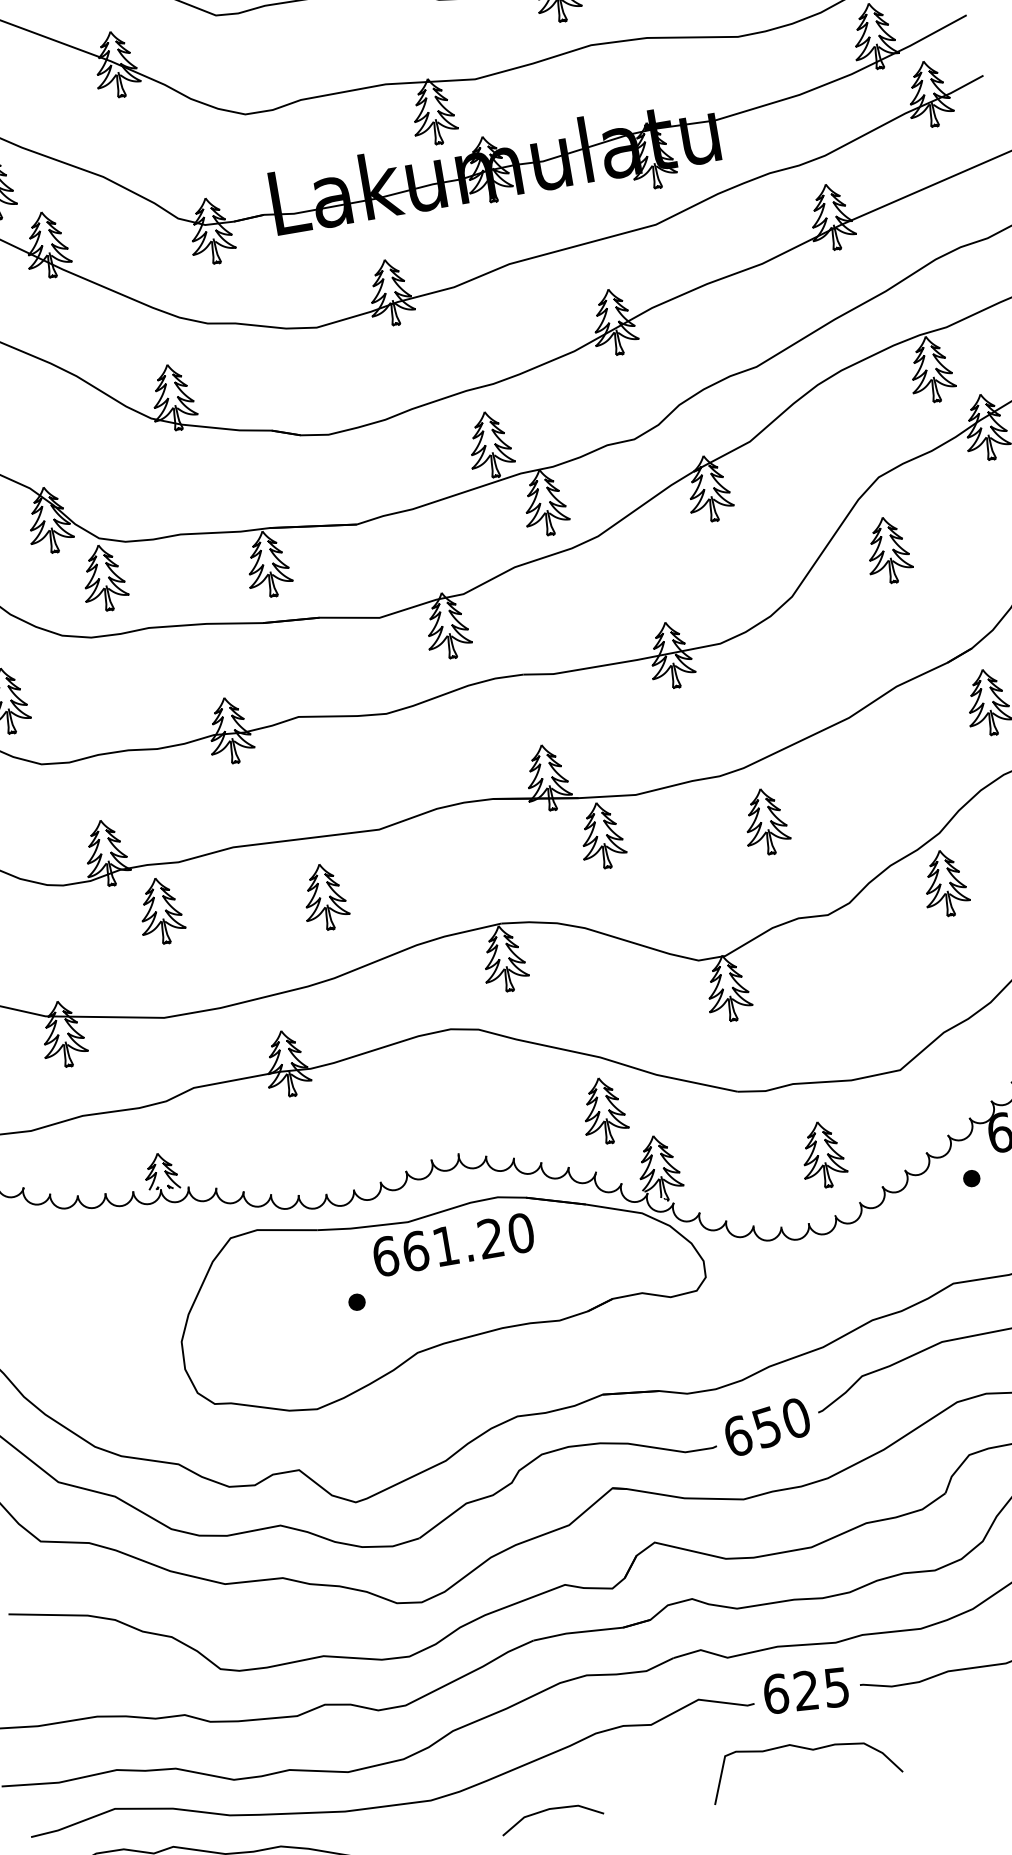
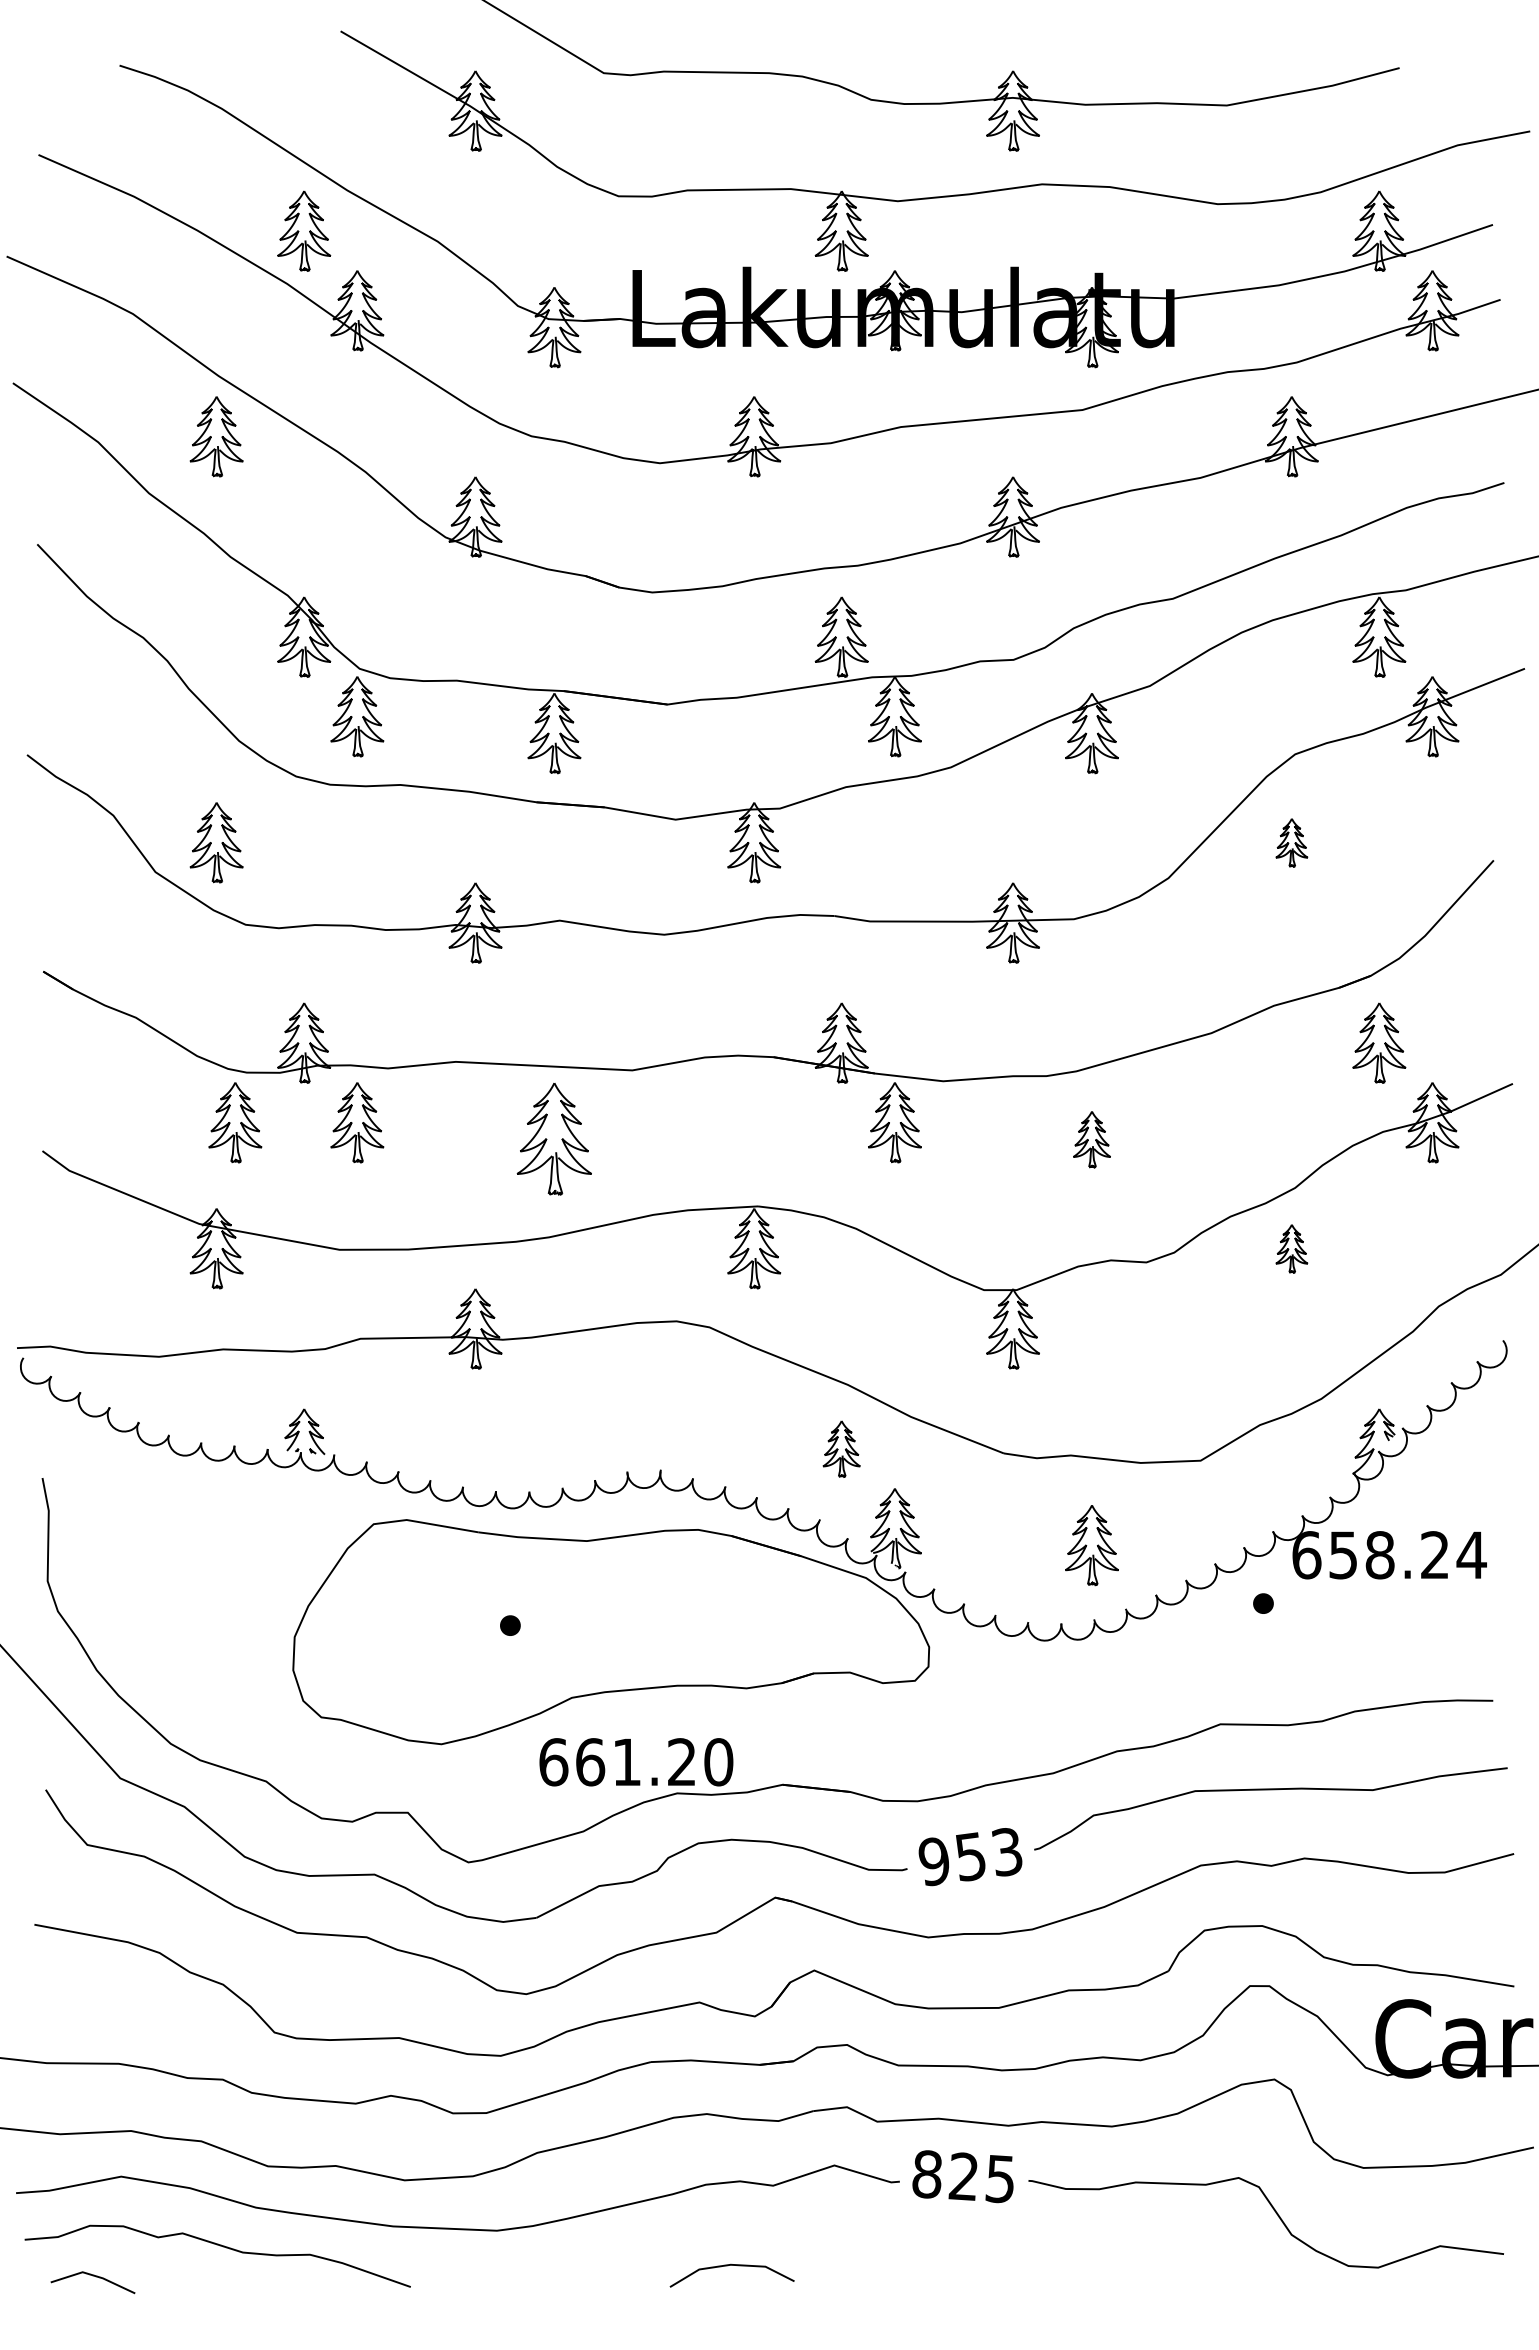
part: (888, 550) -> (1291, 842), size x0.6
part: (765, 821) -> (1091, 1139), size x0.7
part: (944, 883) -> (1291, 1248), size x0.6
part: (325, 897) -> (554, 1139), size x1.4
part: (60, 928) -> (235, 1122), added
part: (603, 1110) -> (841, 1448), size x0.7
text: (453, 1245) -> (636, 1762), moved
text: (766, 1427) -> (970, 1856), 650 -> 953
text: (775, 1694) -> (926, 2174), 625 -> 825
curve: (809, 1750) -> (955, 2247), removed
line: (547, 1810) -> (727, 2266), moved

